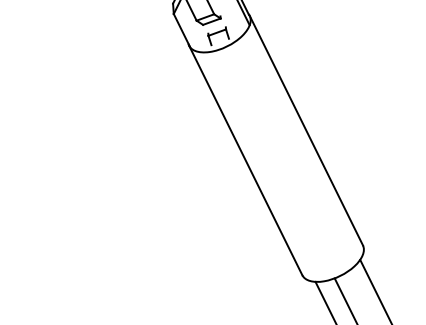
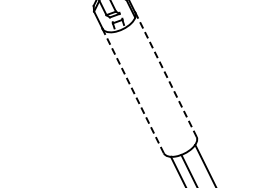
line: (305, 130) -> (165, 74), solid -> dashed
line: (244, 159) -> (132, 90), solid -> dashed

